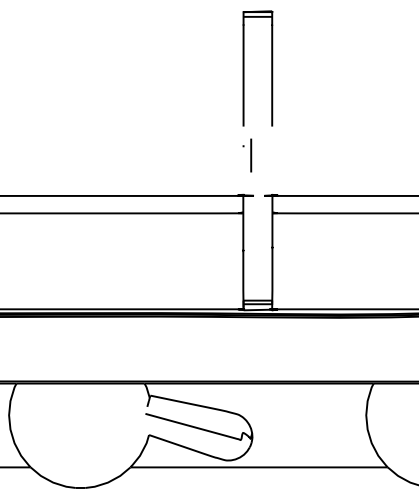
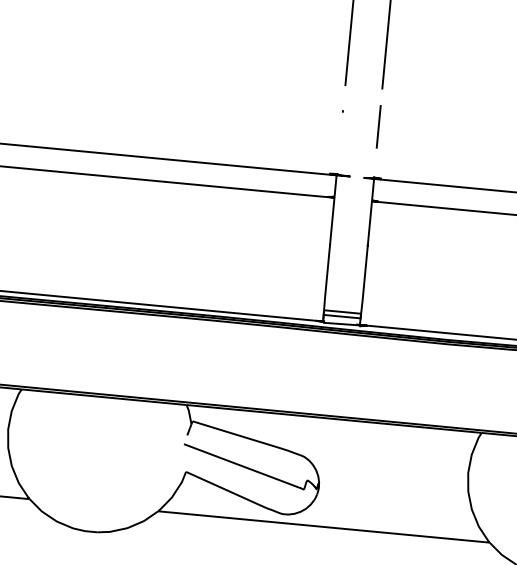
line: (251, 155) -> (379, 126), moved

